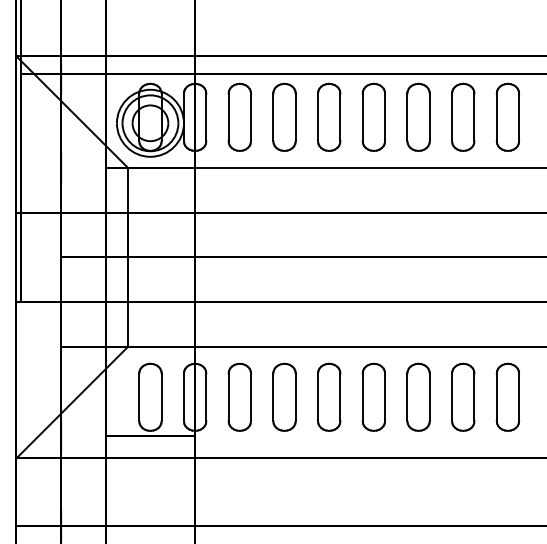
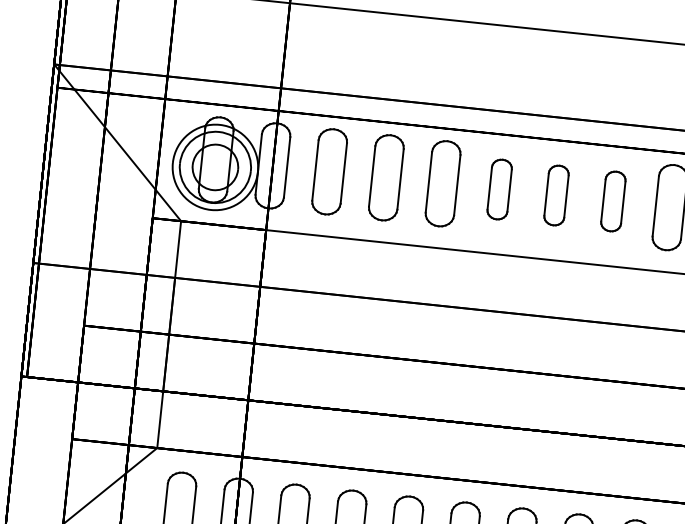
part: (373, 116) -> (499, 188), size x0.7
part: (418, 116) -> (556, 194), size x0.7
part: (463, 116) -> (613, 200), size x0.7

